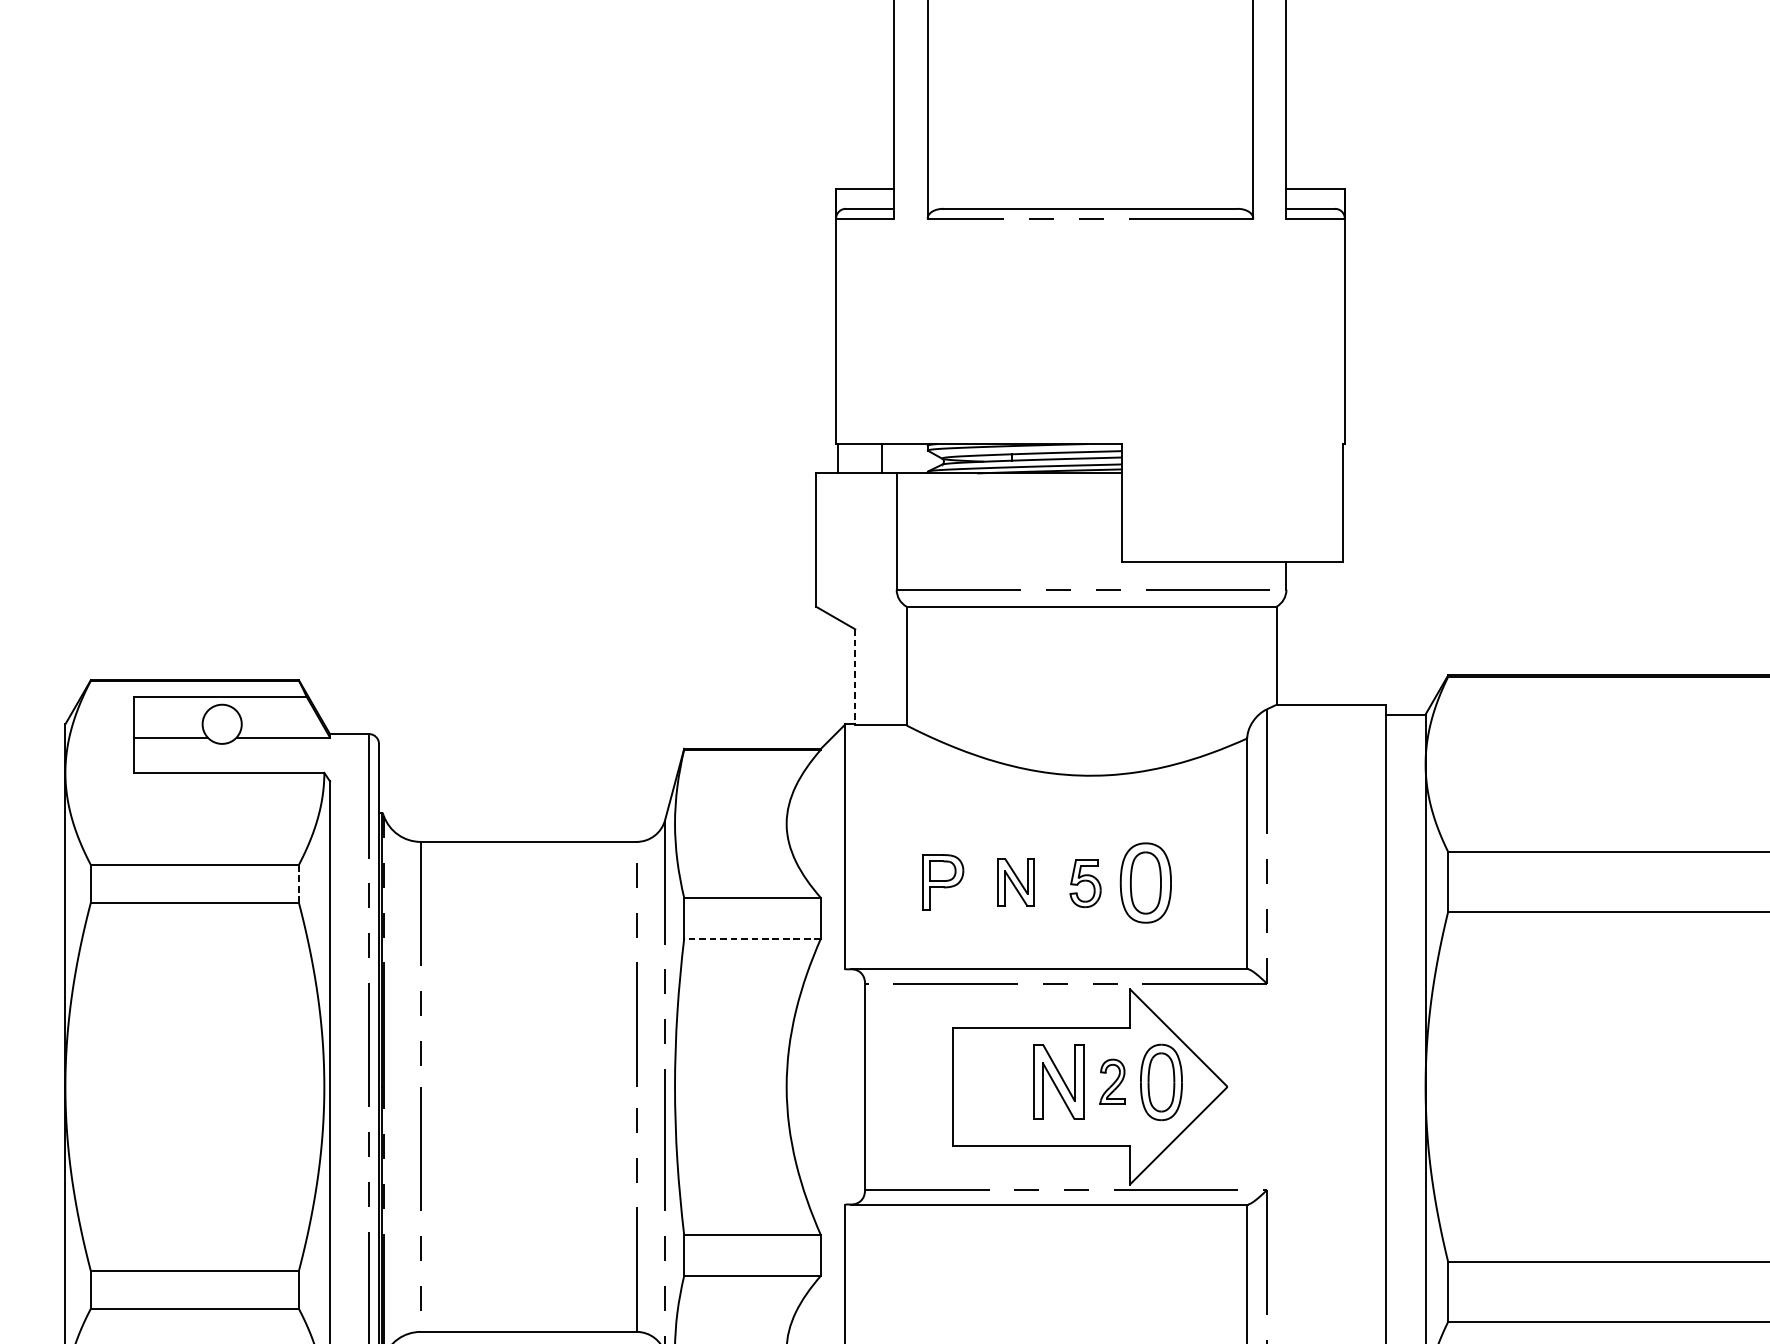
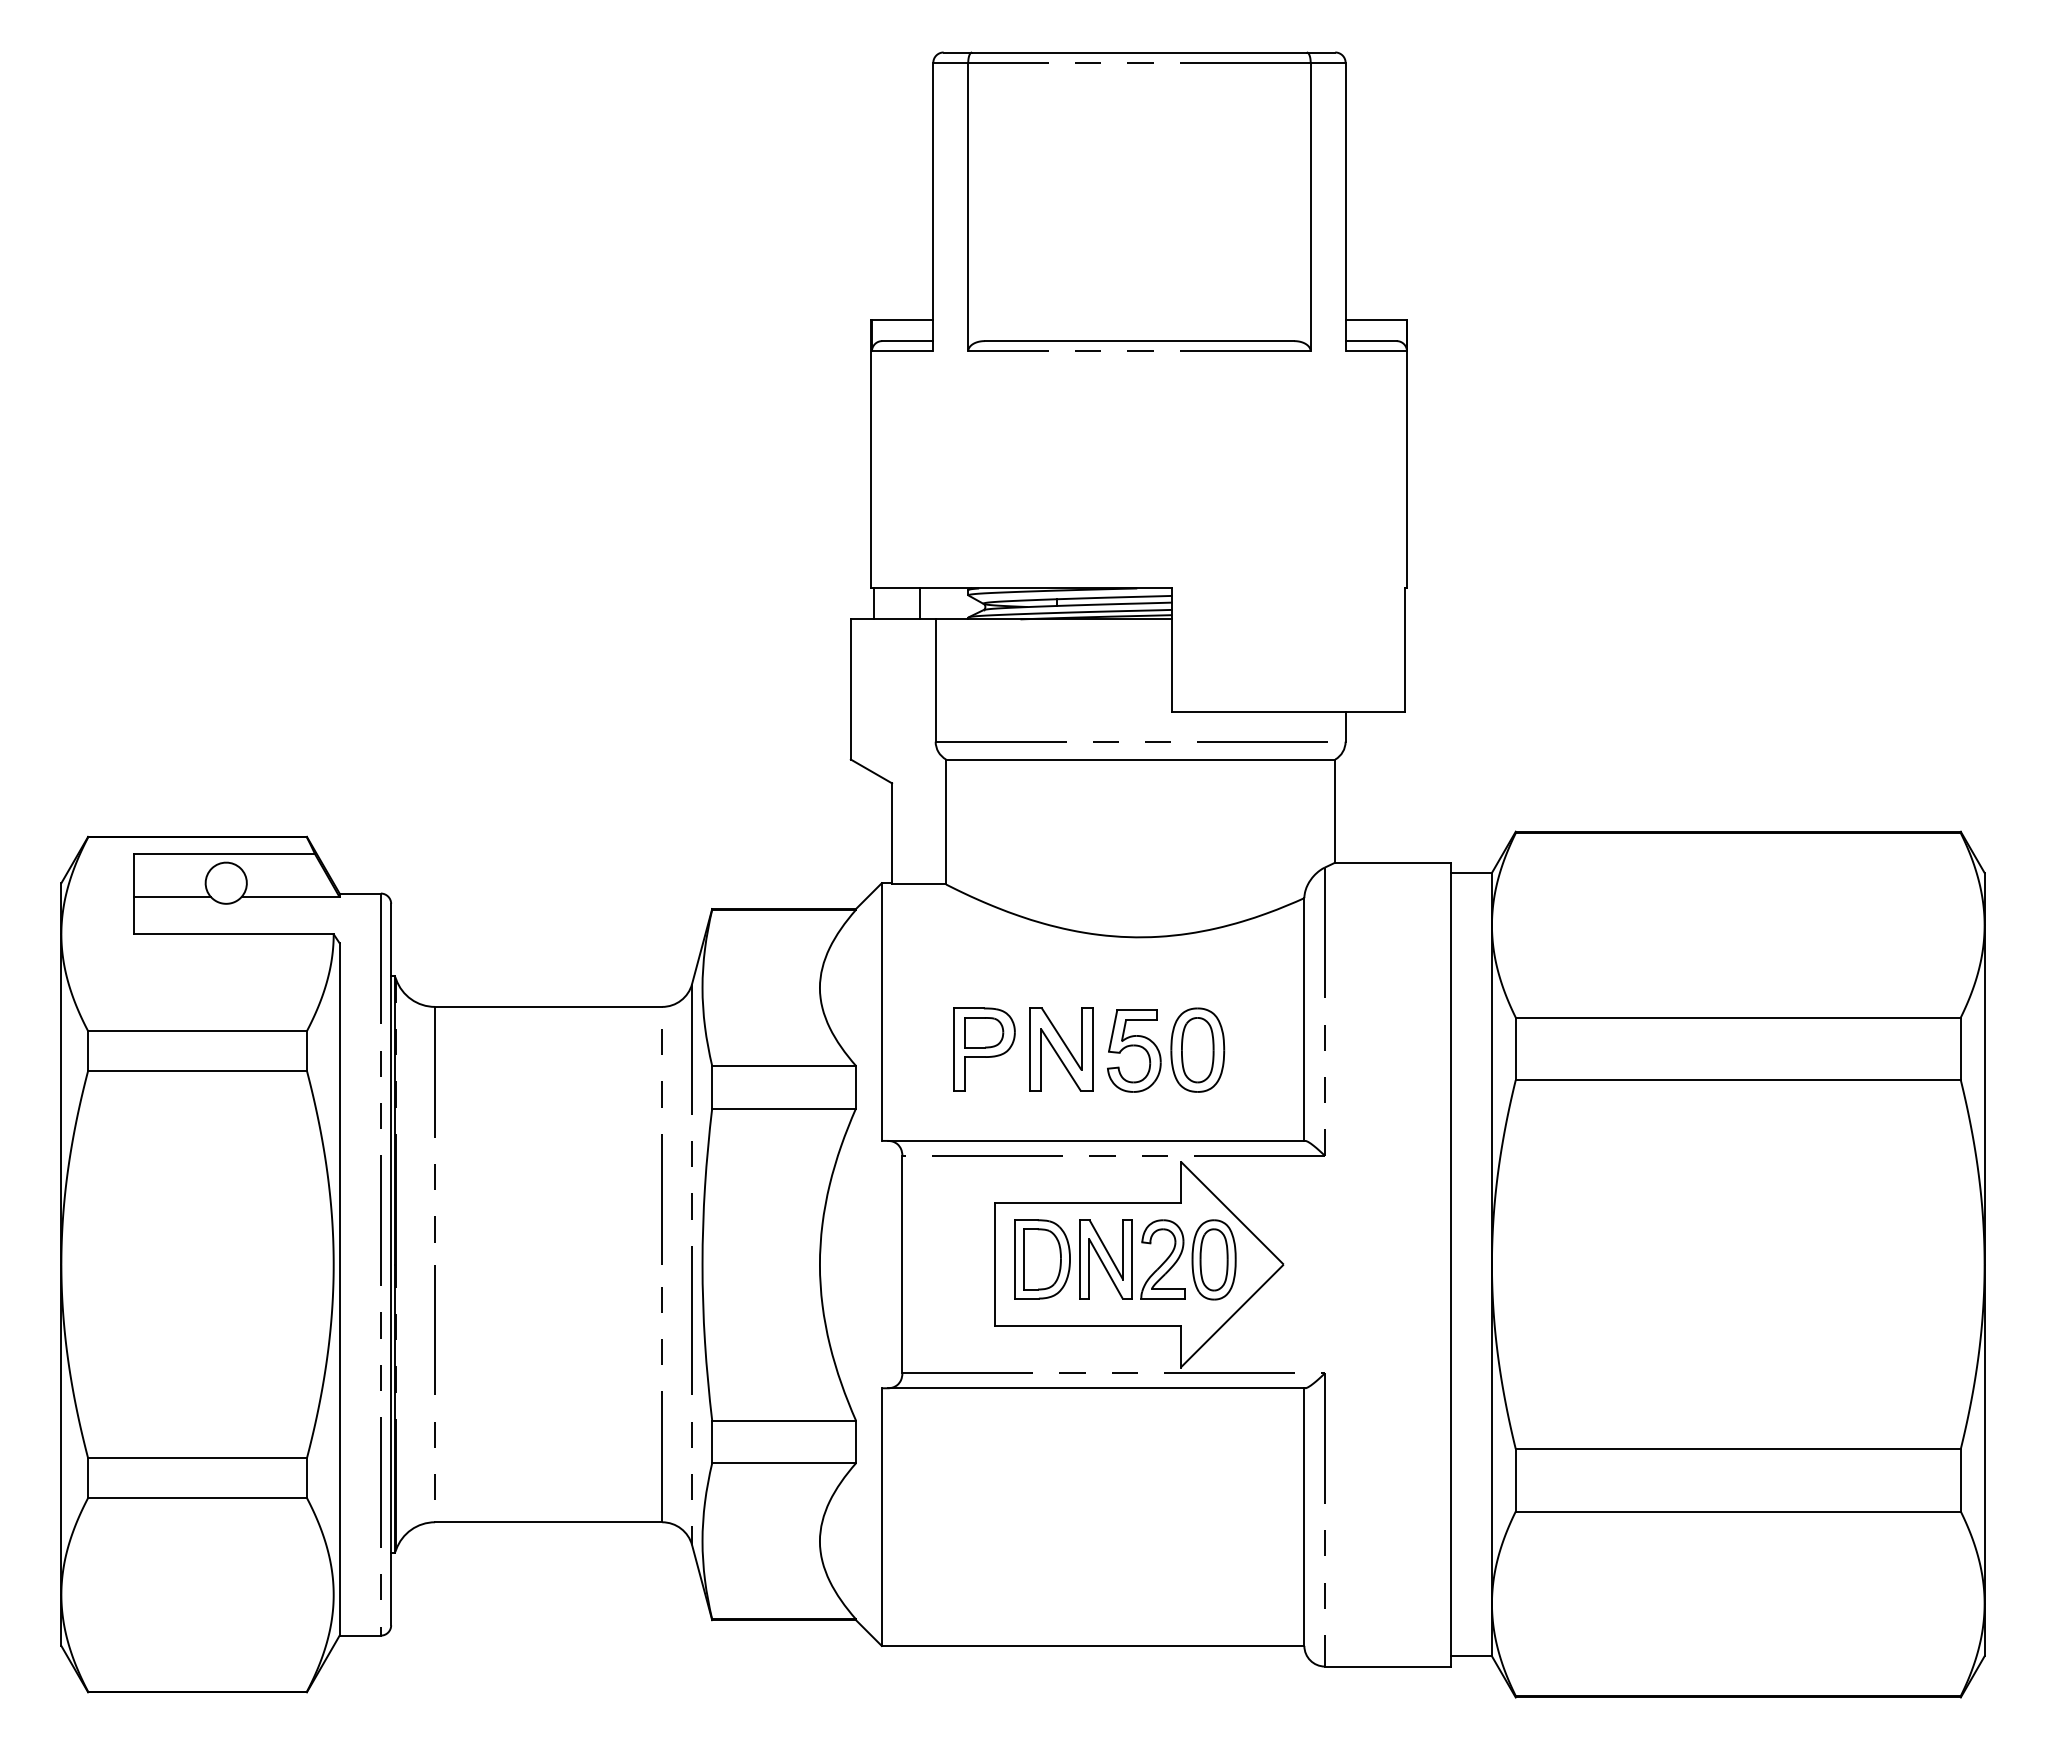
line: (855, 677) -> (892, 833), dashed -> solid
part: (943, 882) -> (984, 1049), size x1.43
part: (1016, 882) -> (1061, 1049), size x1.67
part: (1085, 883) -> (1134, 1050), size x1.67
line: (298, 884) -> (306, 1051), dashed -> solid
line: (752, 938) -> (784, 1108), dashed -> solid
part: (998, 1082) -> (1042, 1259), added
part: (1112, 1082) -> (1162, 1259), size x1.67

